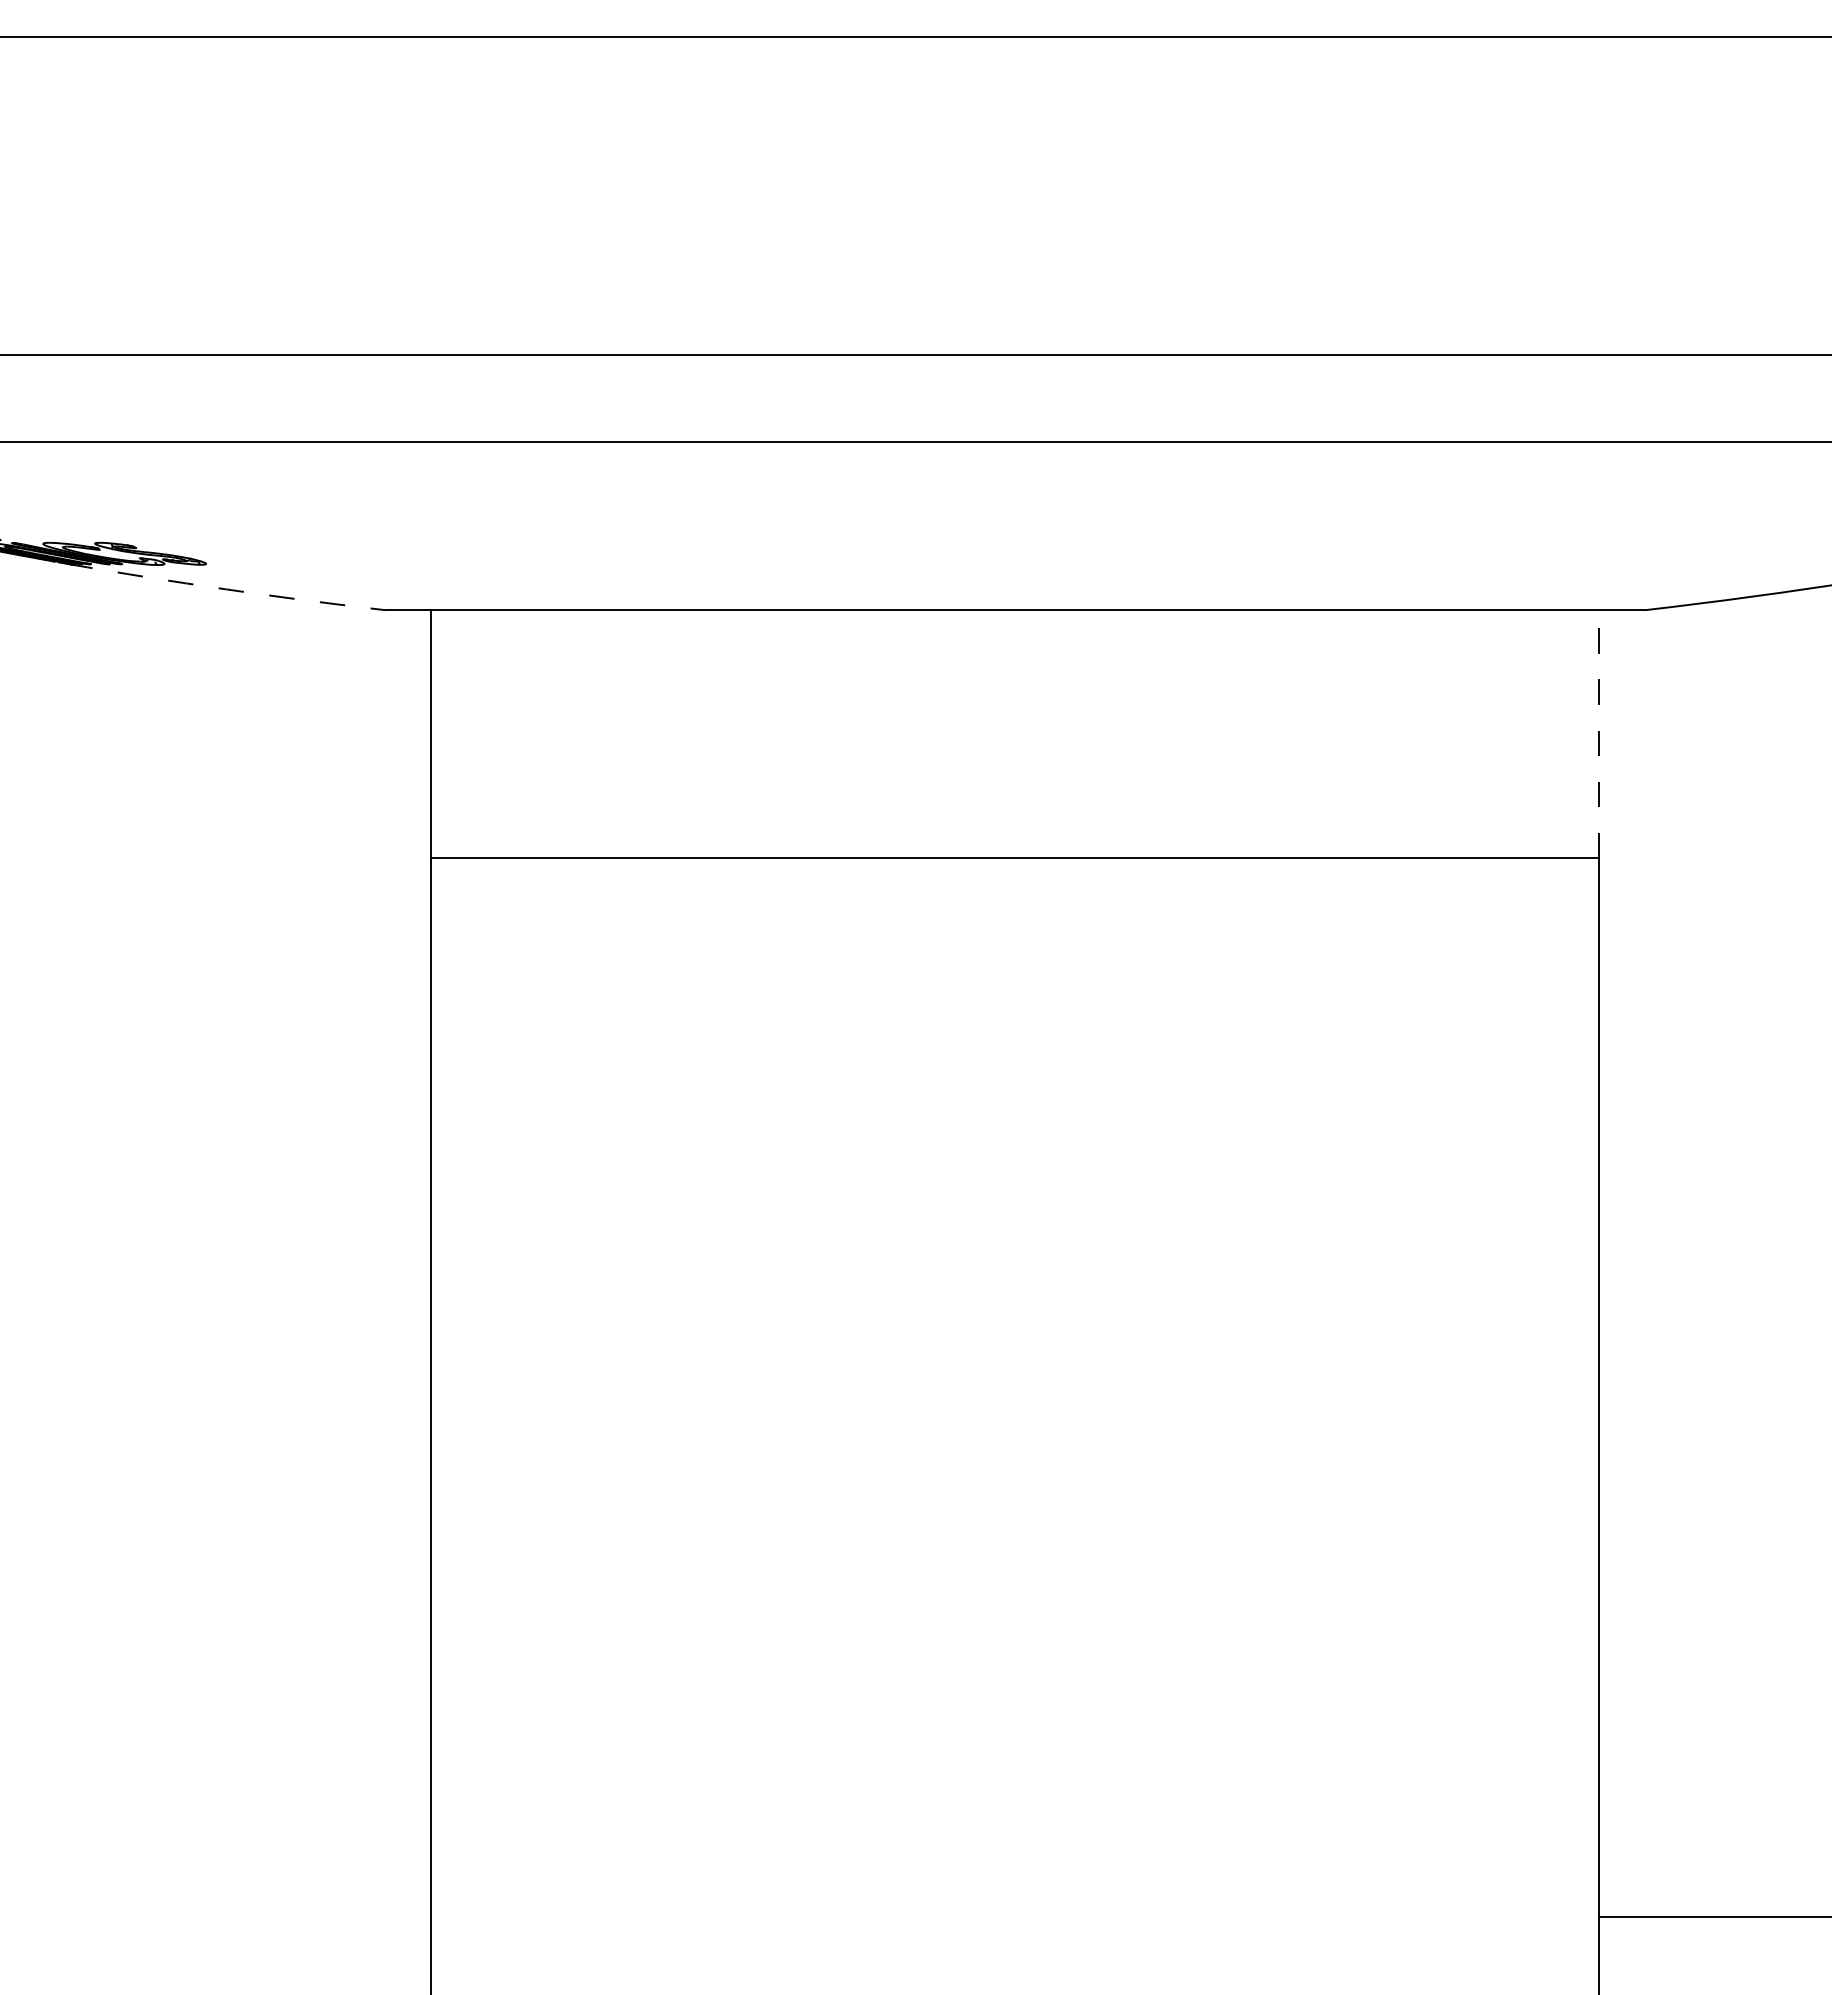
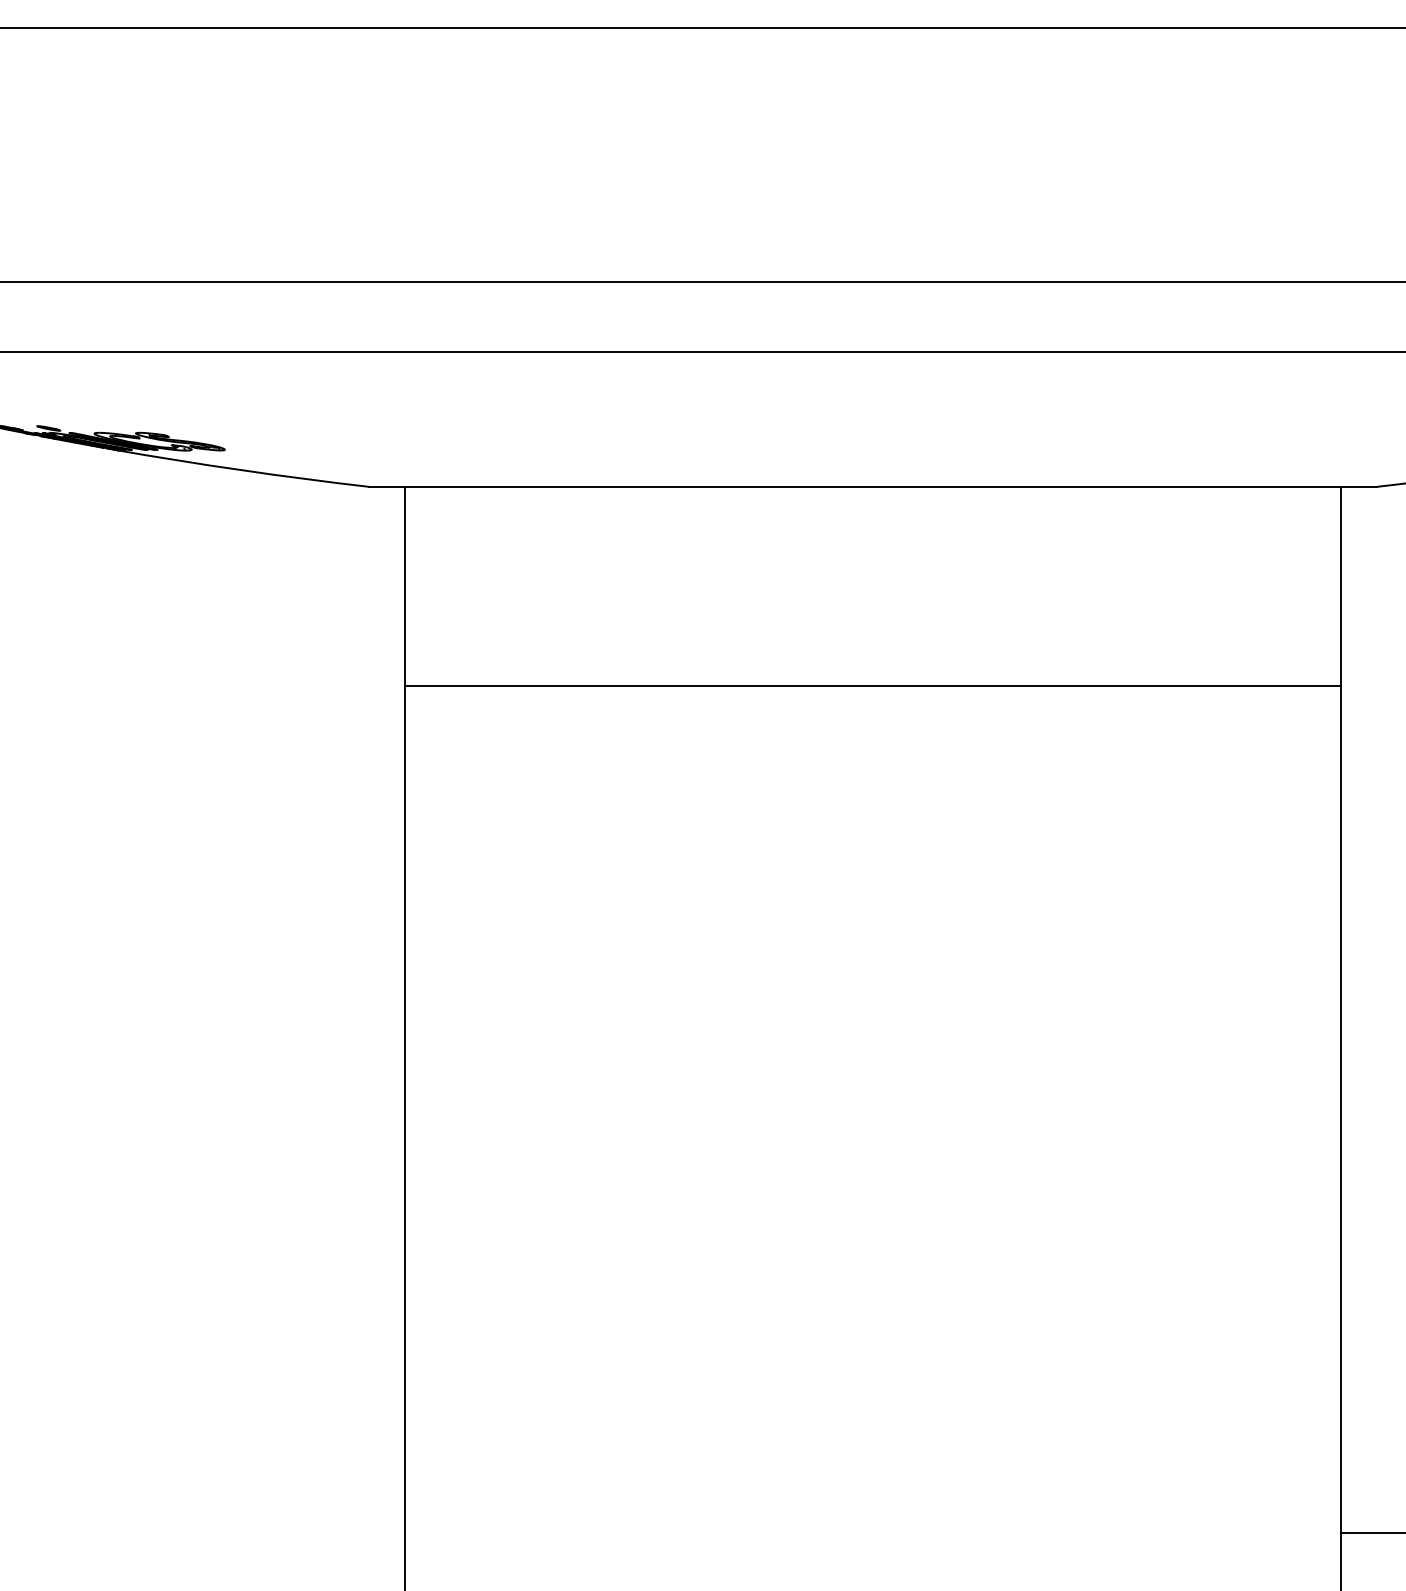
arc: (226, 589) -> (241, 470), dashed -> solid
line: (1598, 733) -> (1340, 585), dashed -> solid

